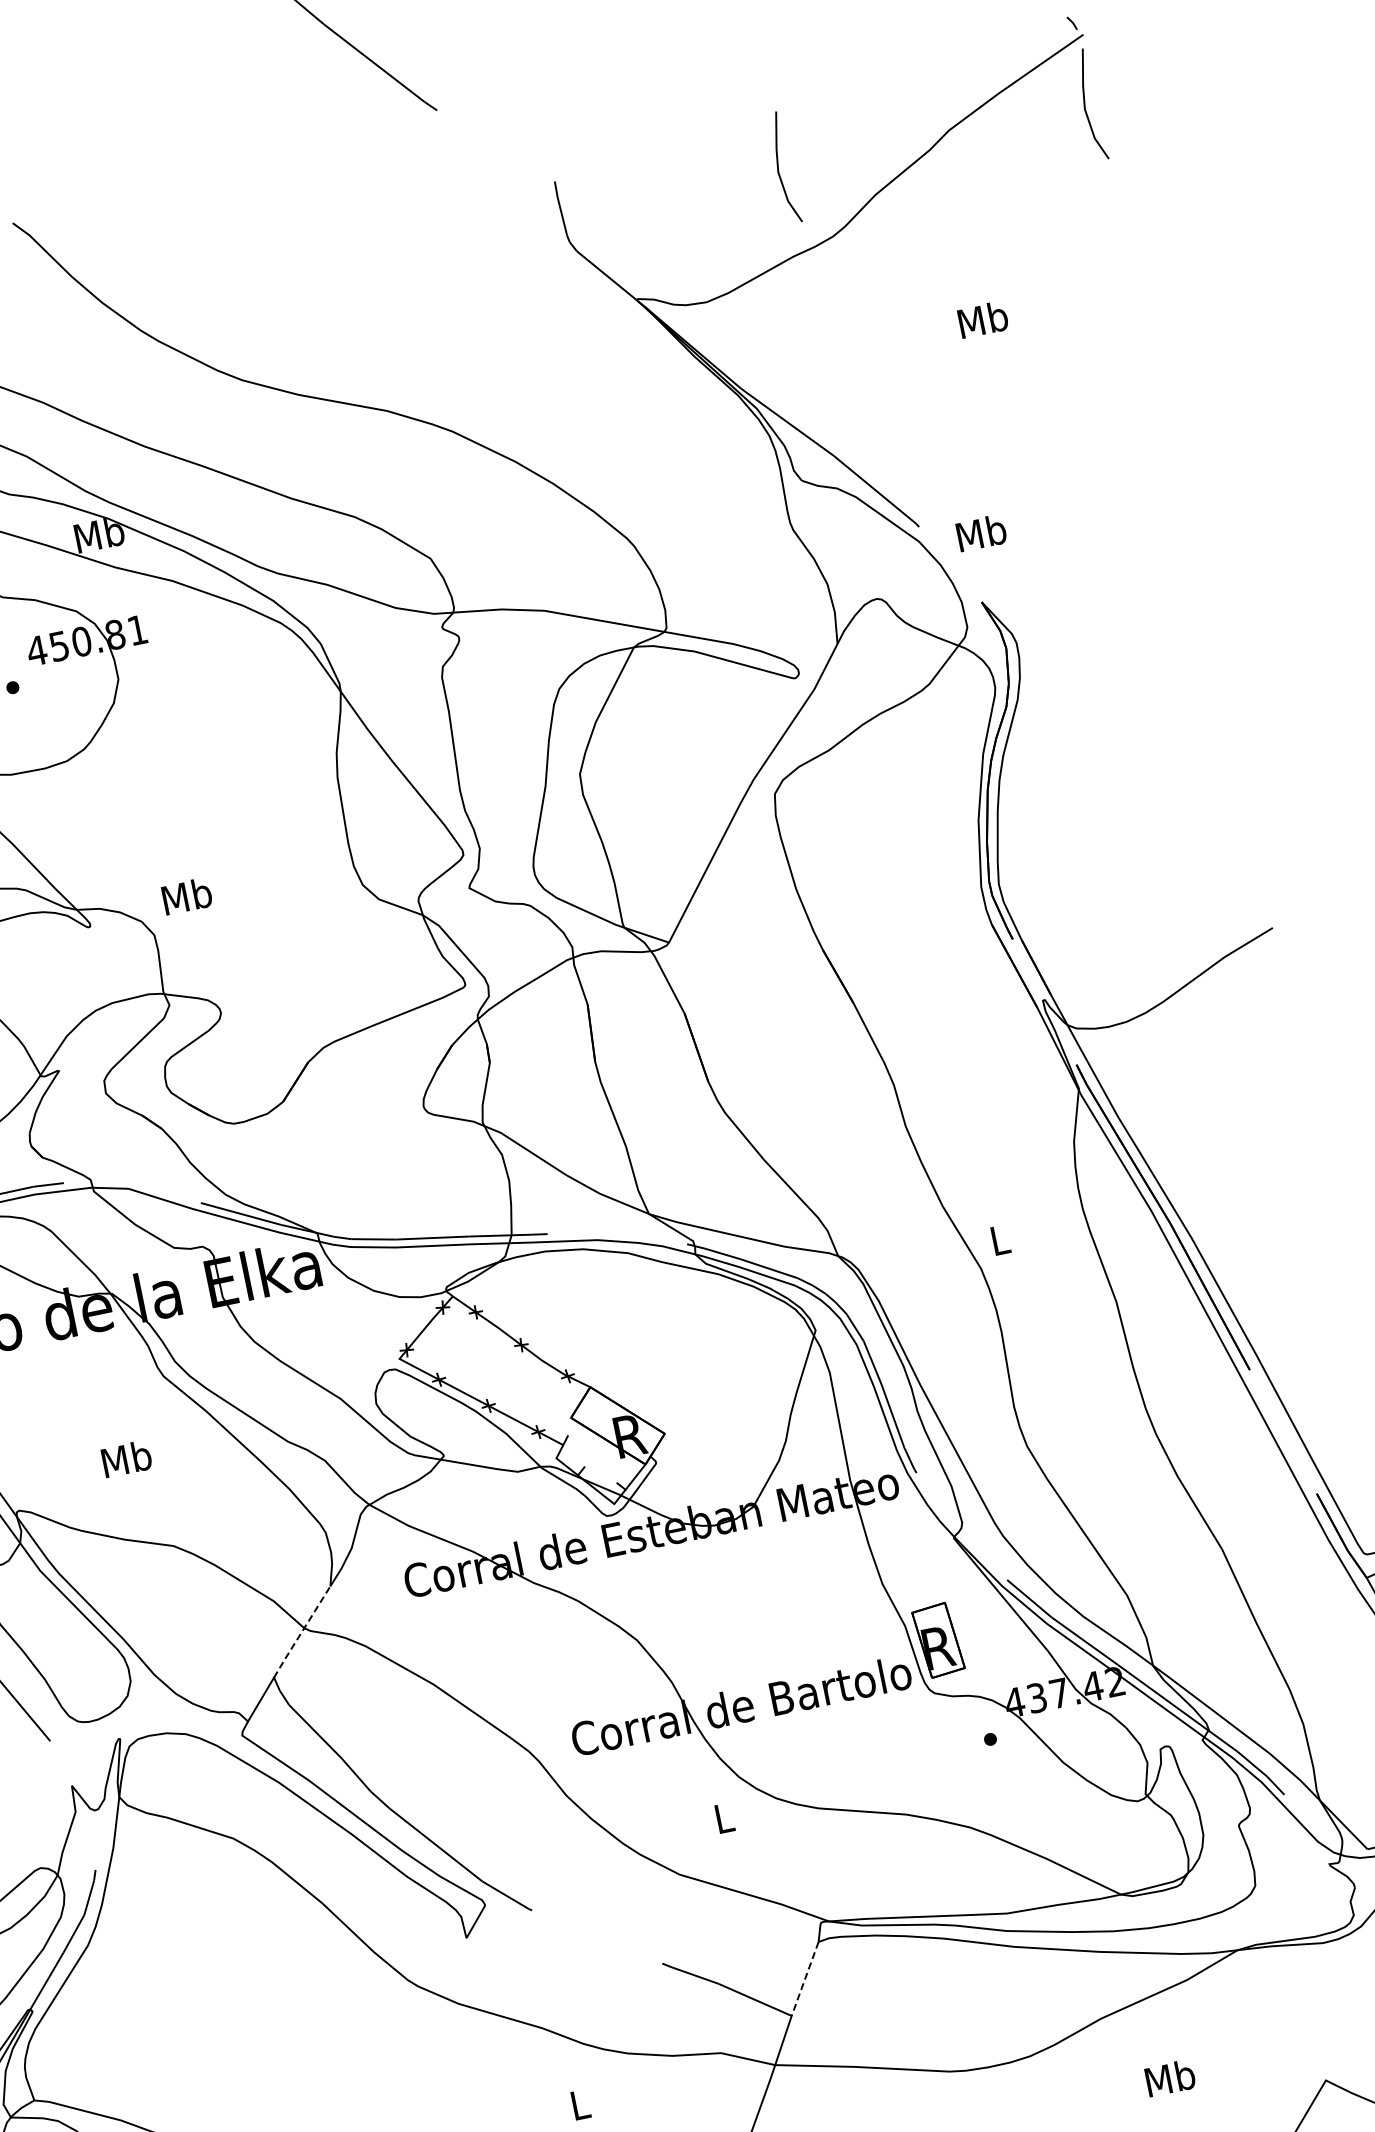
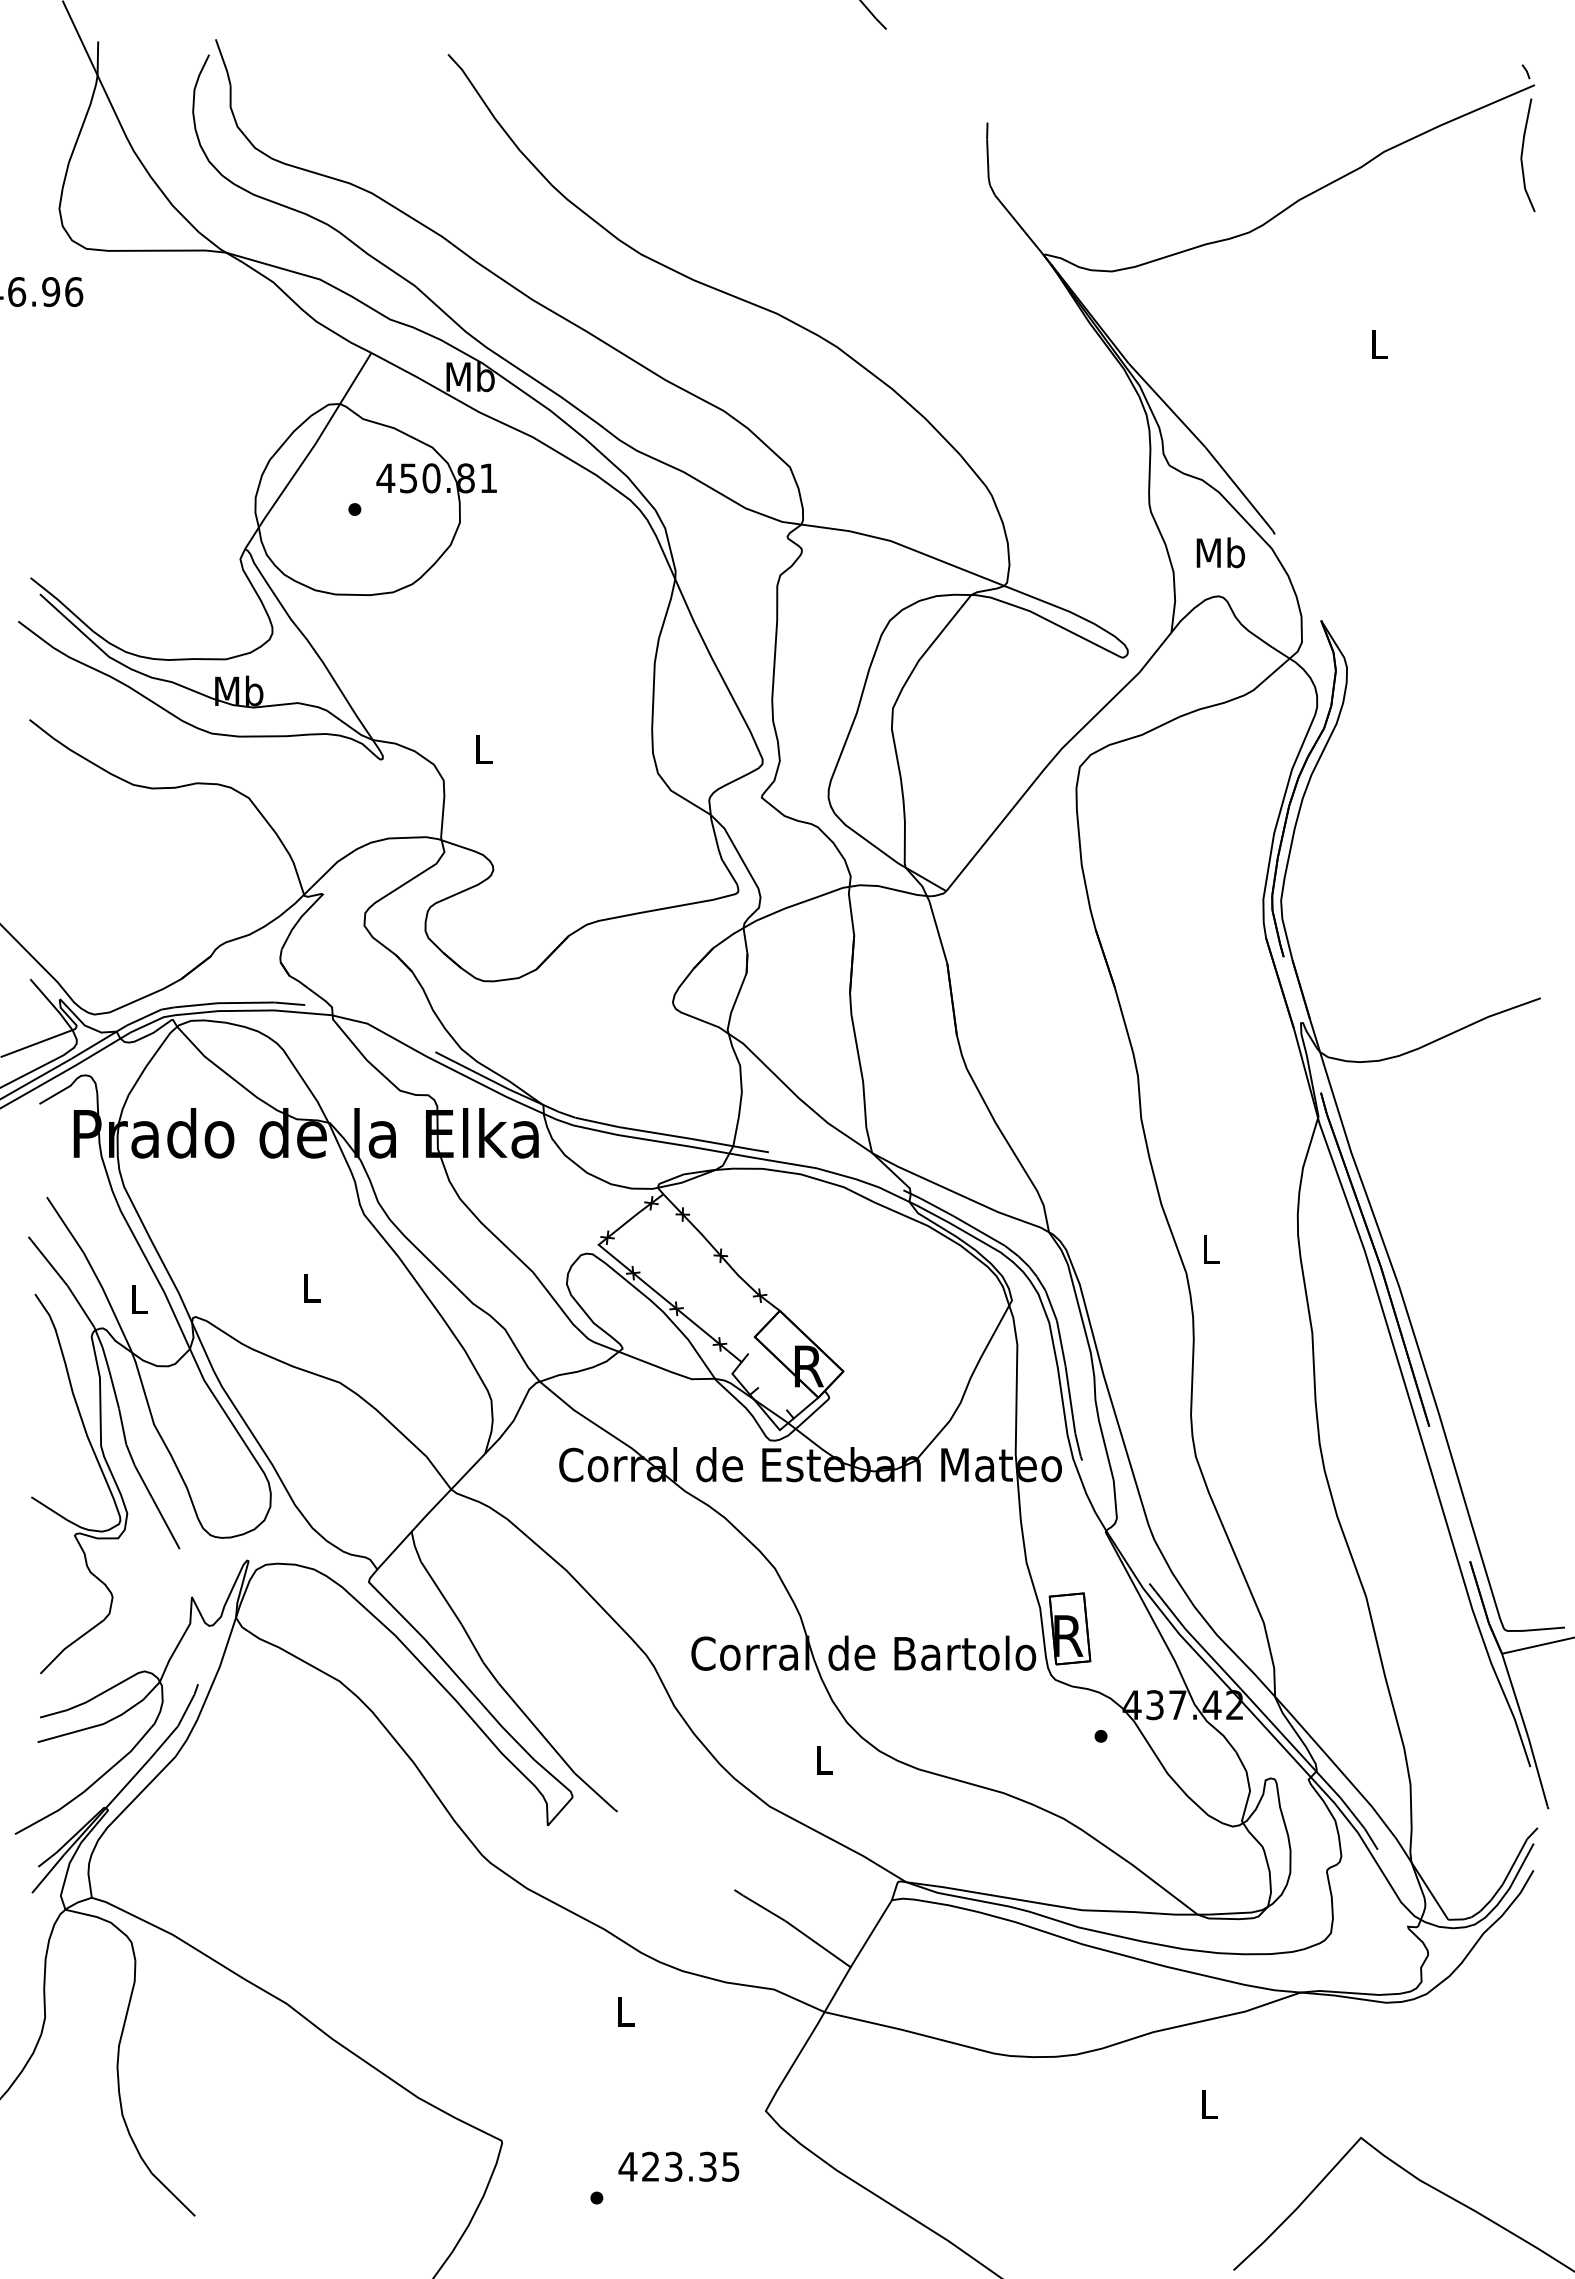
line: (778, 169) -> (1209, 155), removed
text: (983, 319) -> (1379, 343), Mb -> L
text: (981, 532) -> (1220, 552), moved
text: (186, 895) -> (483, 748), Mb -> L
text: (126, 1458) -> (311, 1287), Mb -> L
line: (302, 1631) -> (448, 1492), dashed -> solid
line: (805, 1979) -> (871, 1934), dashed -> solid
text: (1170, 2077) -> (1209, 2103), Mb -> L

